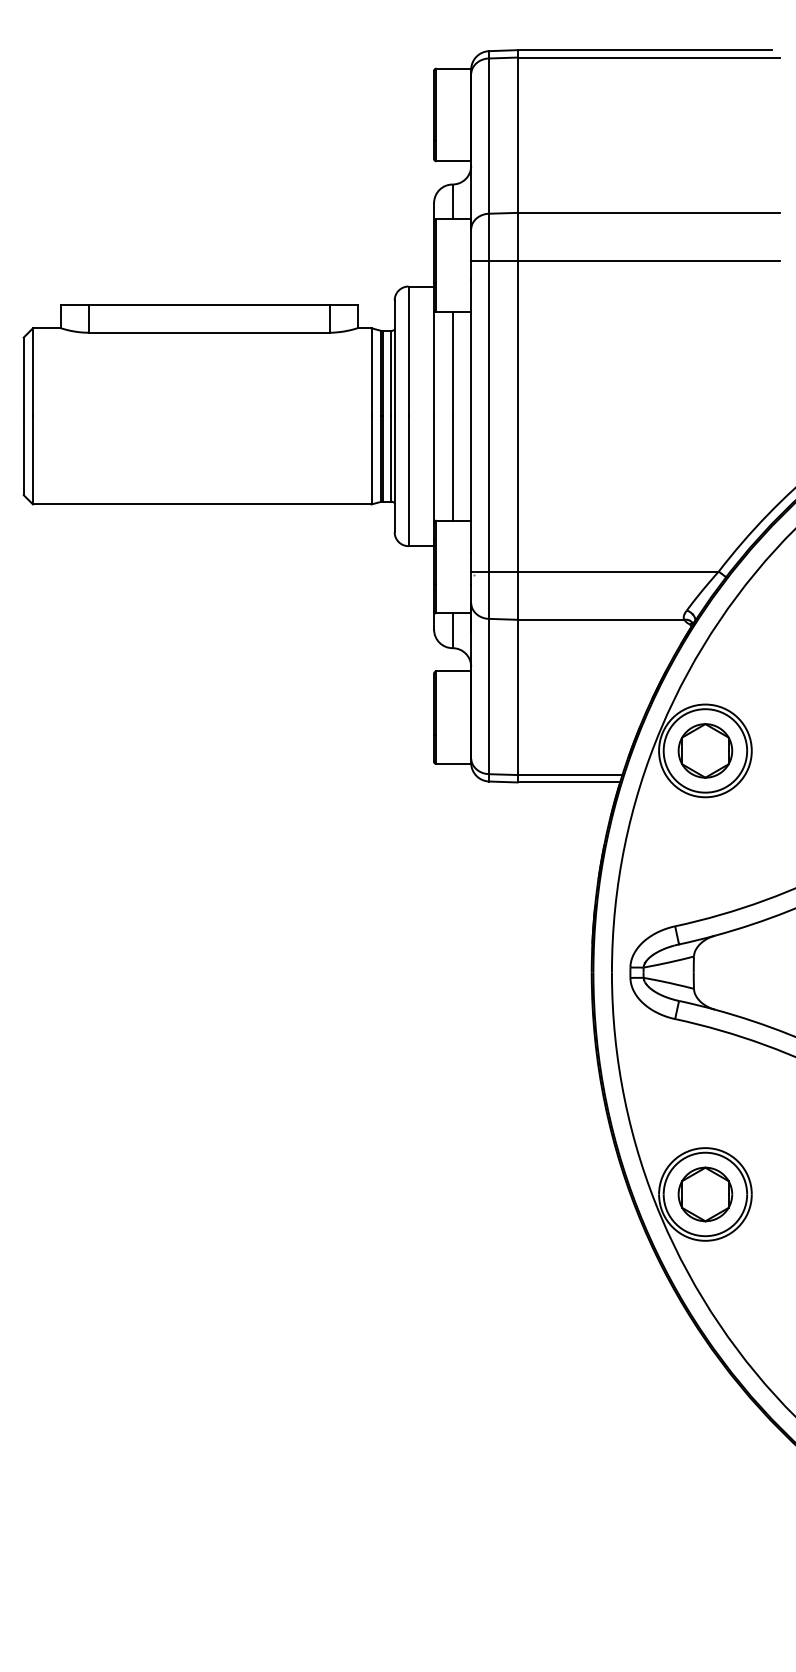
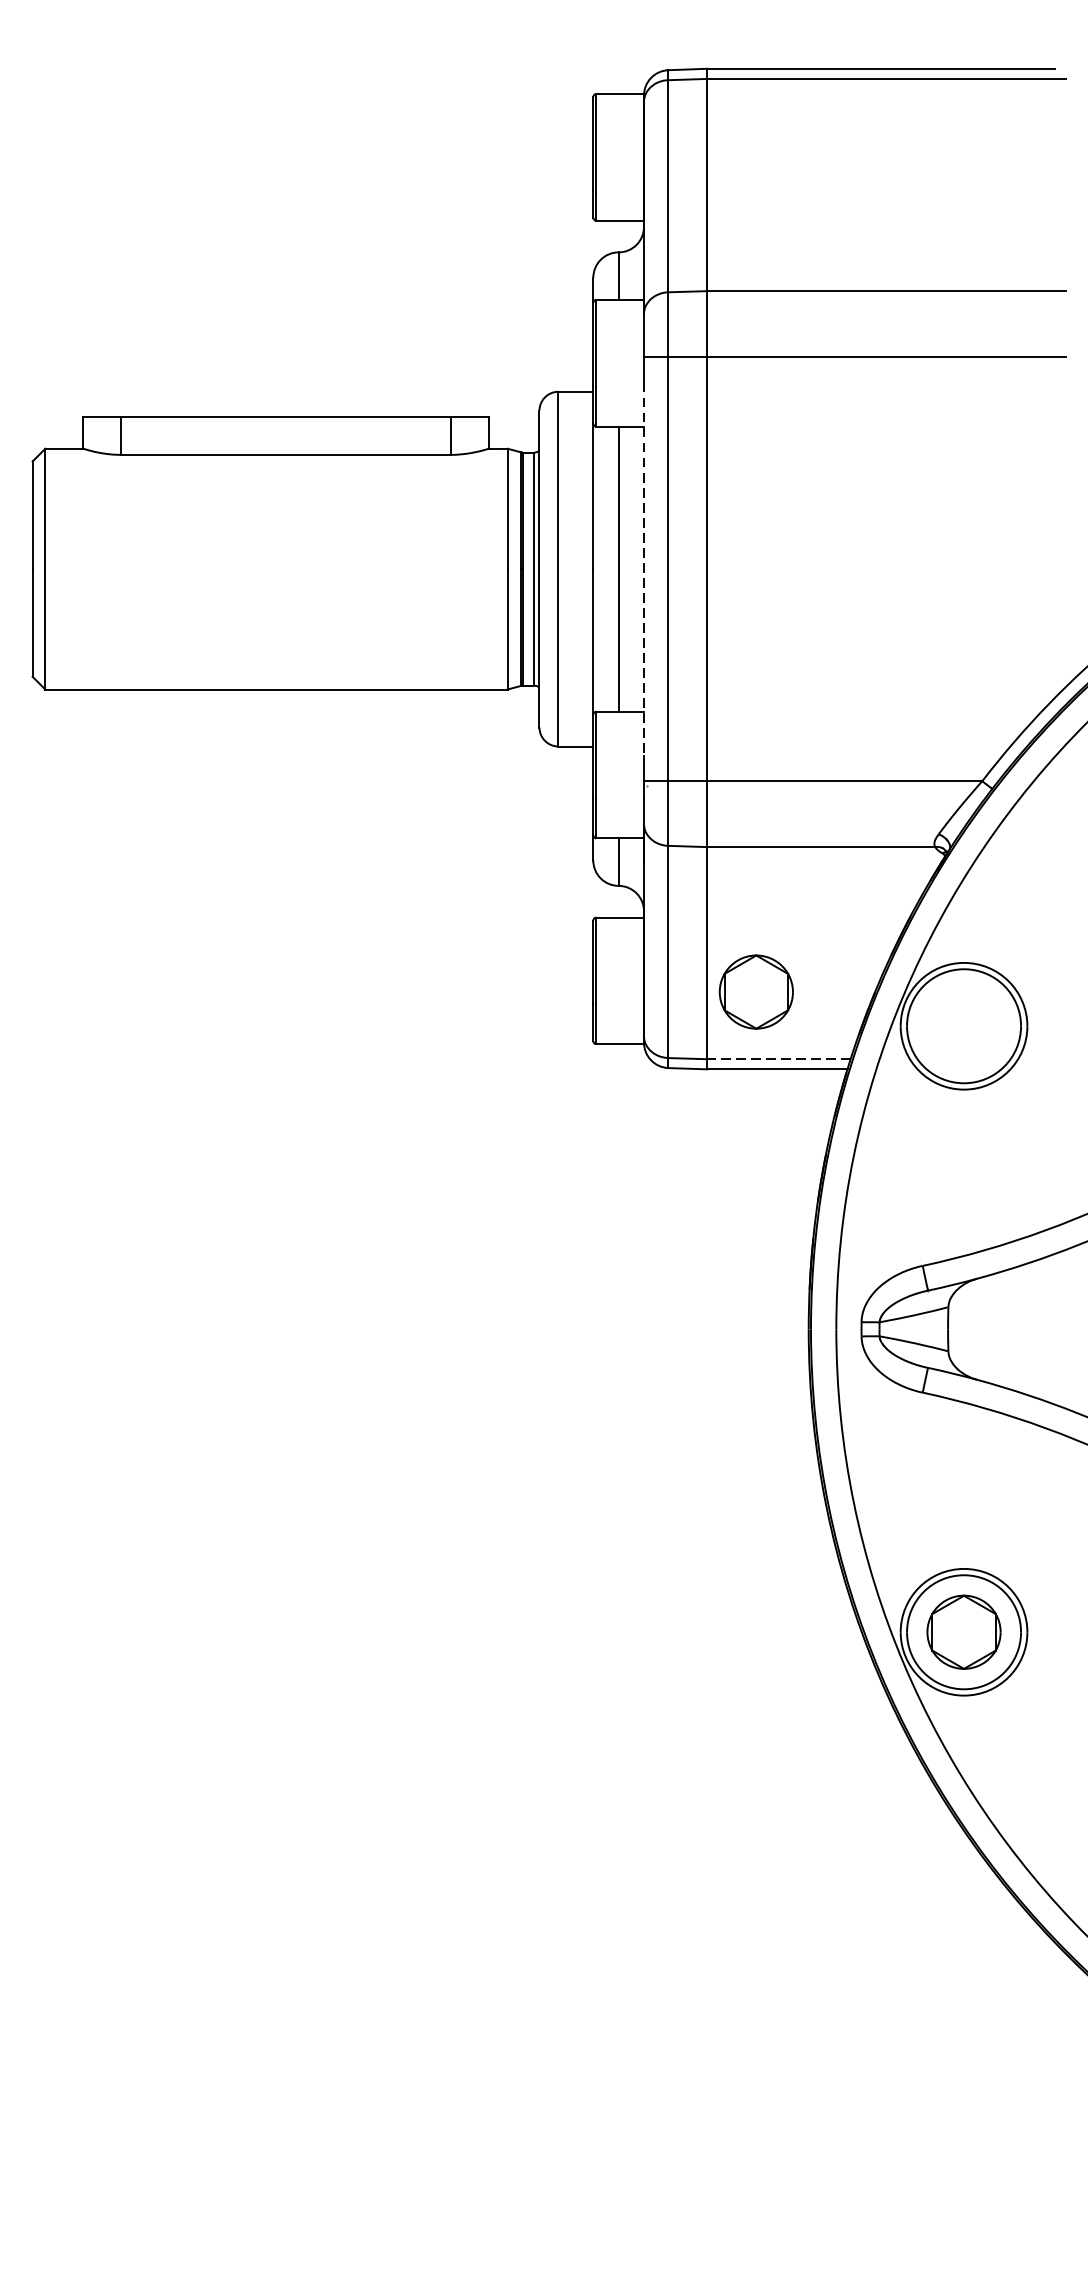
line: (471, 416) -> (644, 569), solid -> dashed
part: (705, 750) -> (756, 991), moved
line: (570, 775) -> (779, 1059), solid -> dashed

